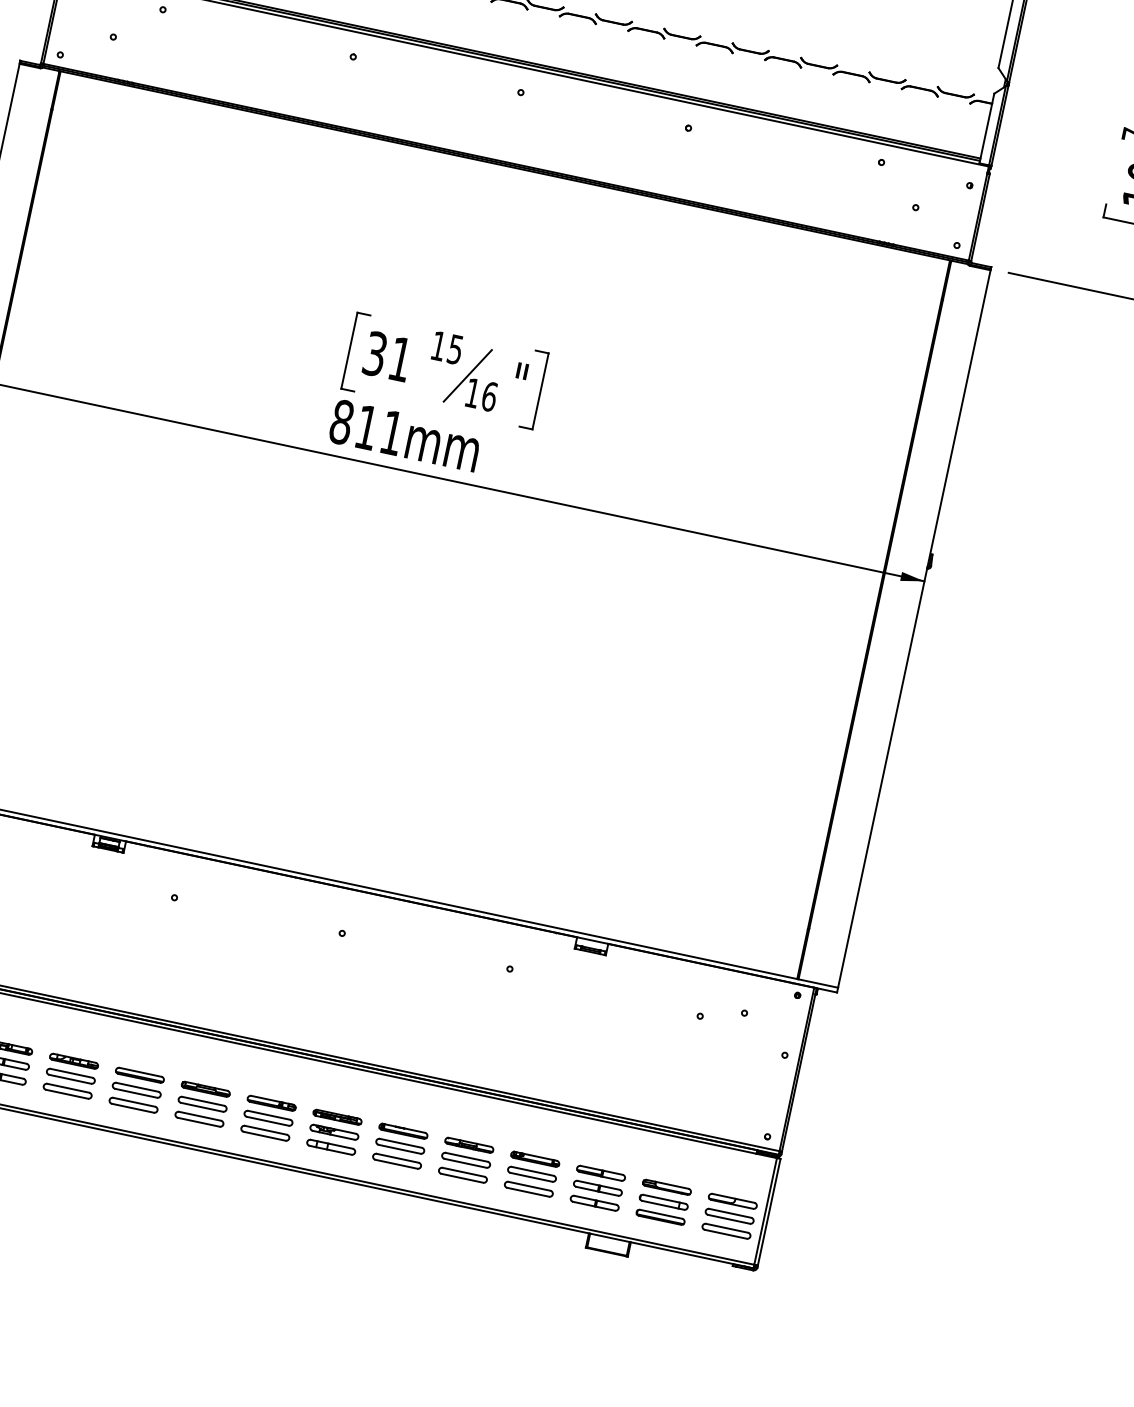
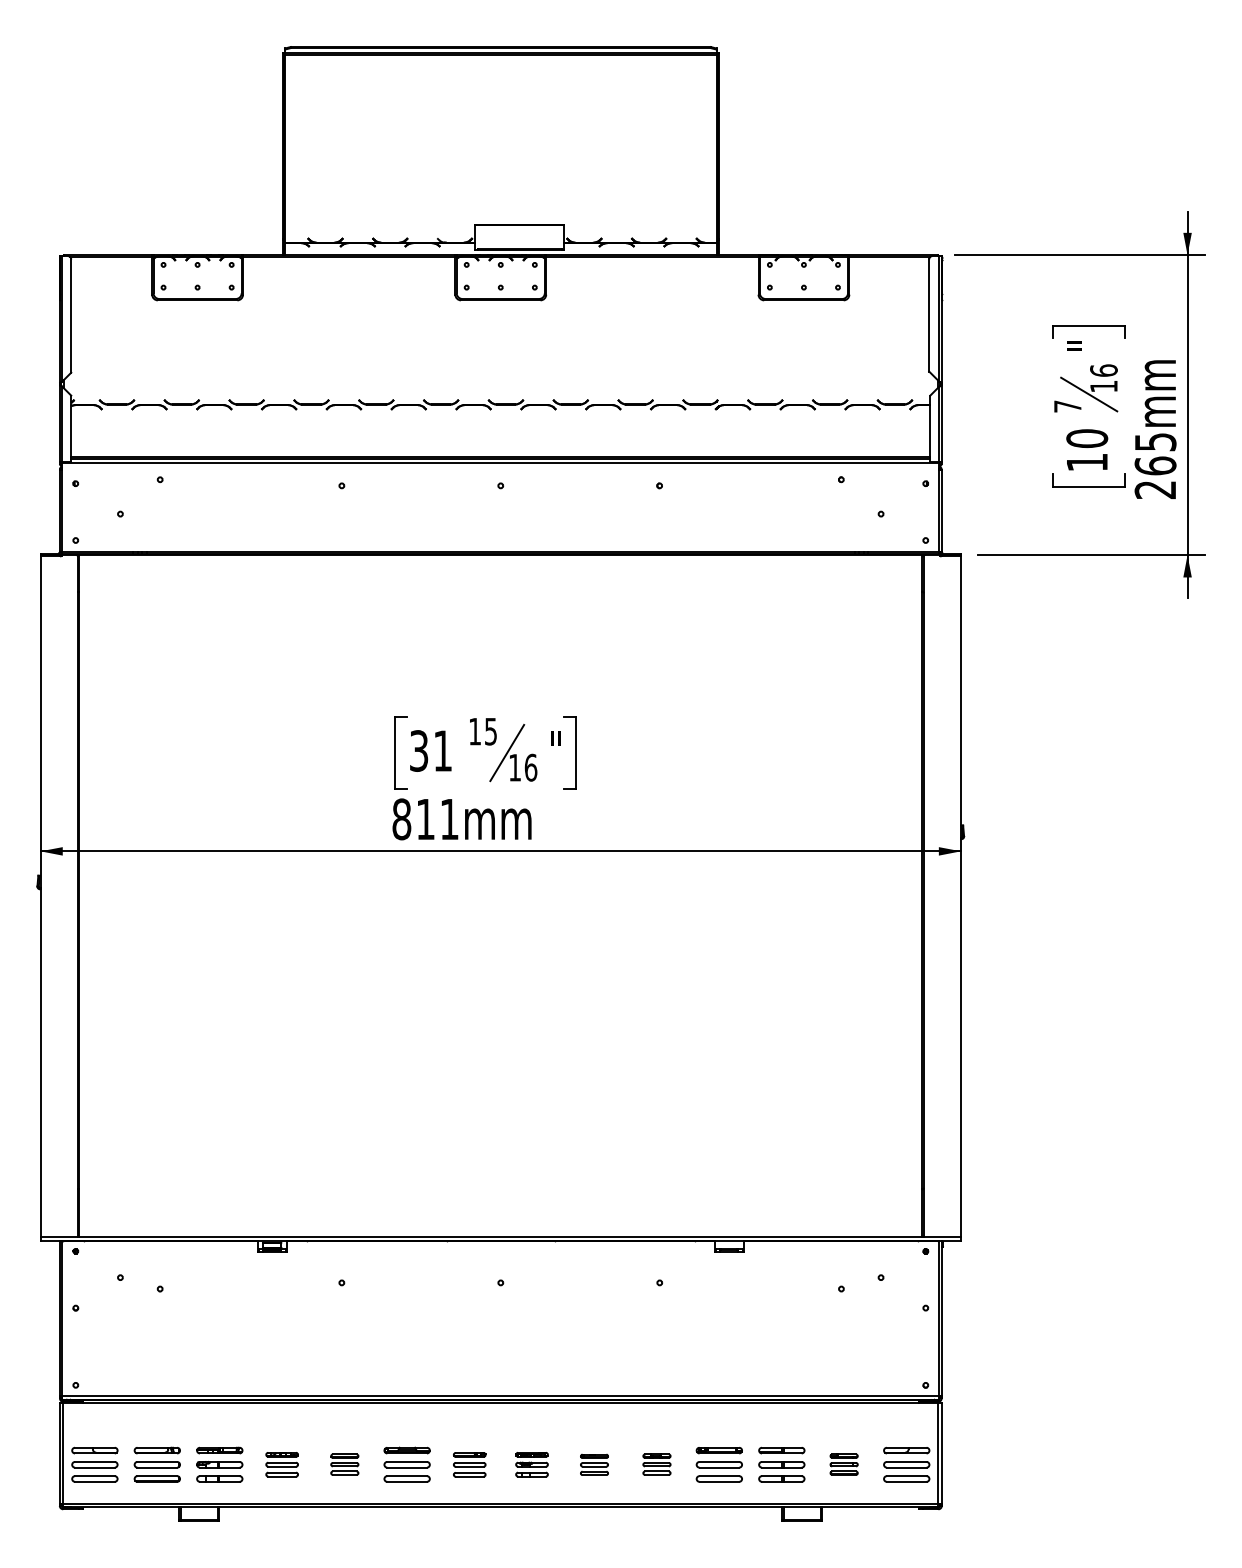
part: (70, 1075) -> (281, 1464), size x0.7
part: (136, 1089) -> (344, 1464), size x0.6
part: (268, 1117) -> (469, 1464), size x0.7
part: (333, 1131) -> (531, 1464), size x0.7
part: (400, 1145) -> (594, 1464), size x0.6
part: (465, 1159) -> (656, 1464), size x0.6
part: (663, 1201) -> (843, 1464), size x0.6

